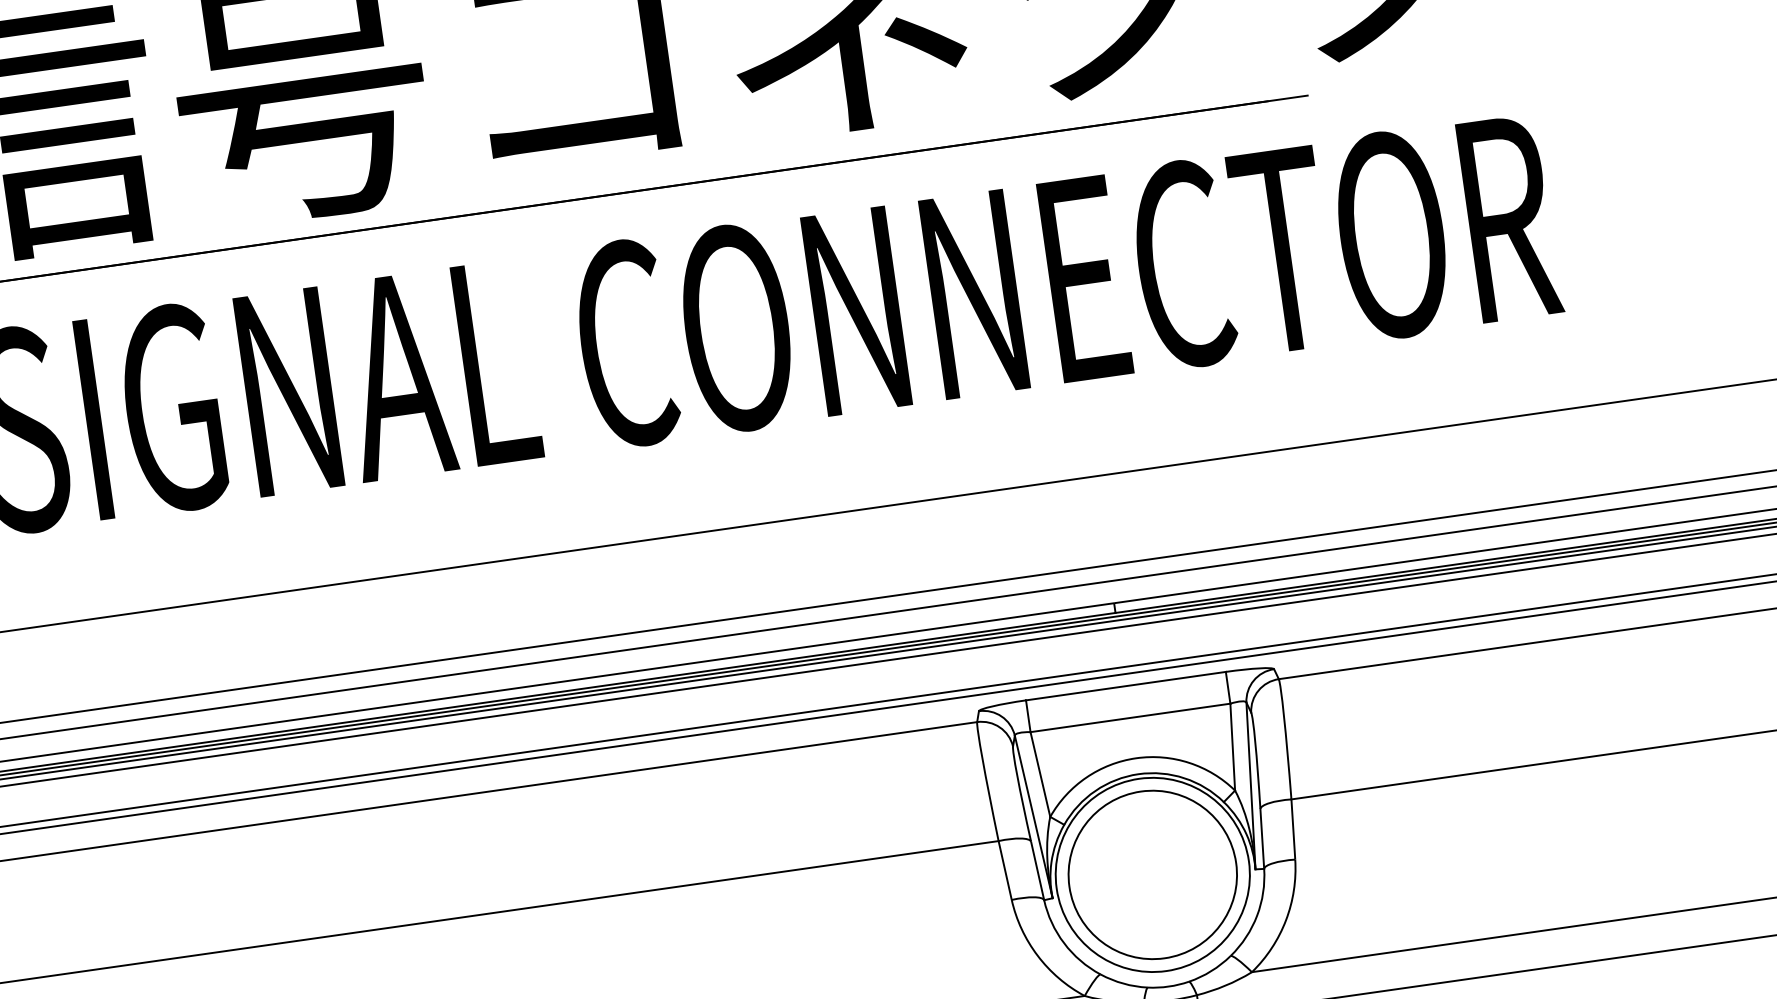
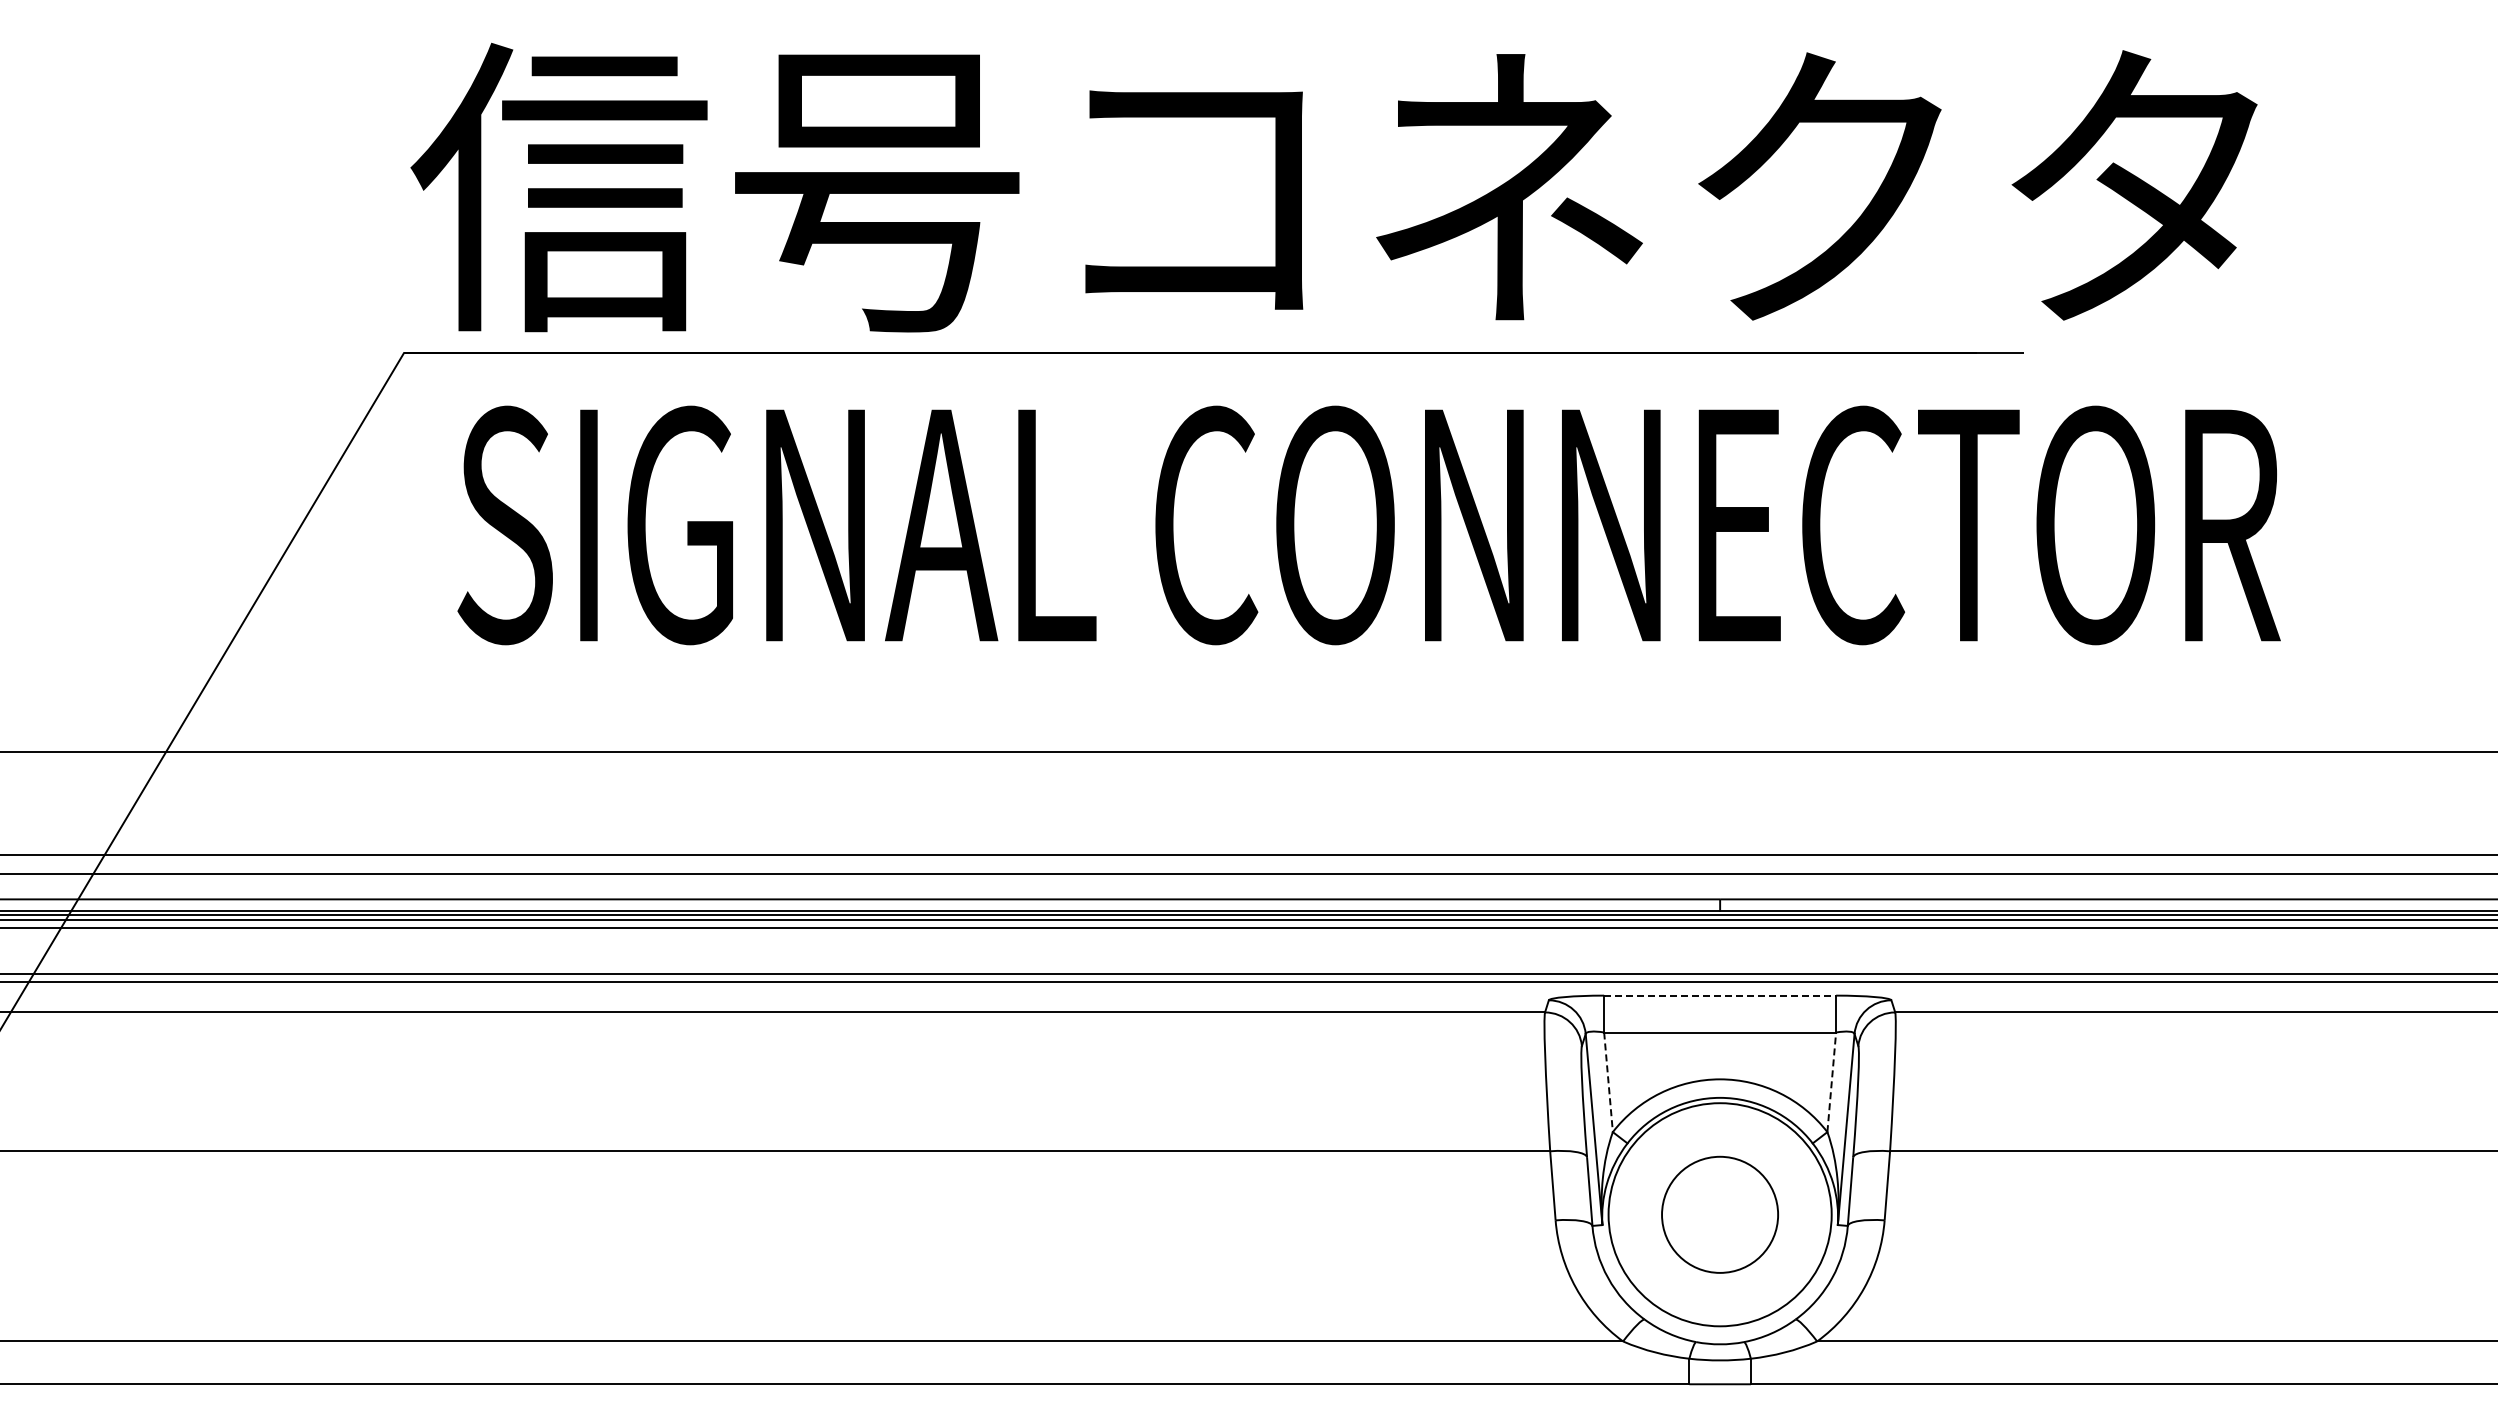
line: (1126, 685) -> (1720, 995), solid -> dashed
line: (1232, 747) -> (1831, 1082), solid -> dashed
line: (1040, 774) -> (1608, 1082), solid -> dashed
circle: (1152, 874) -> (1719, 1214), size x0.6

